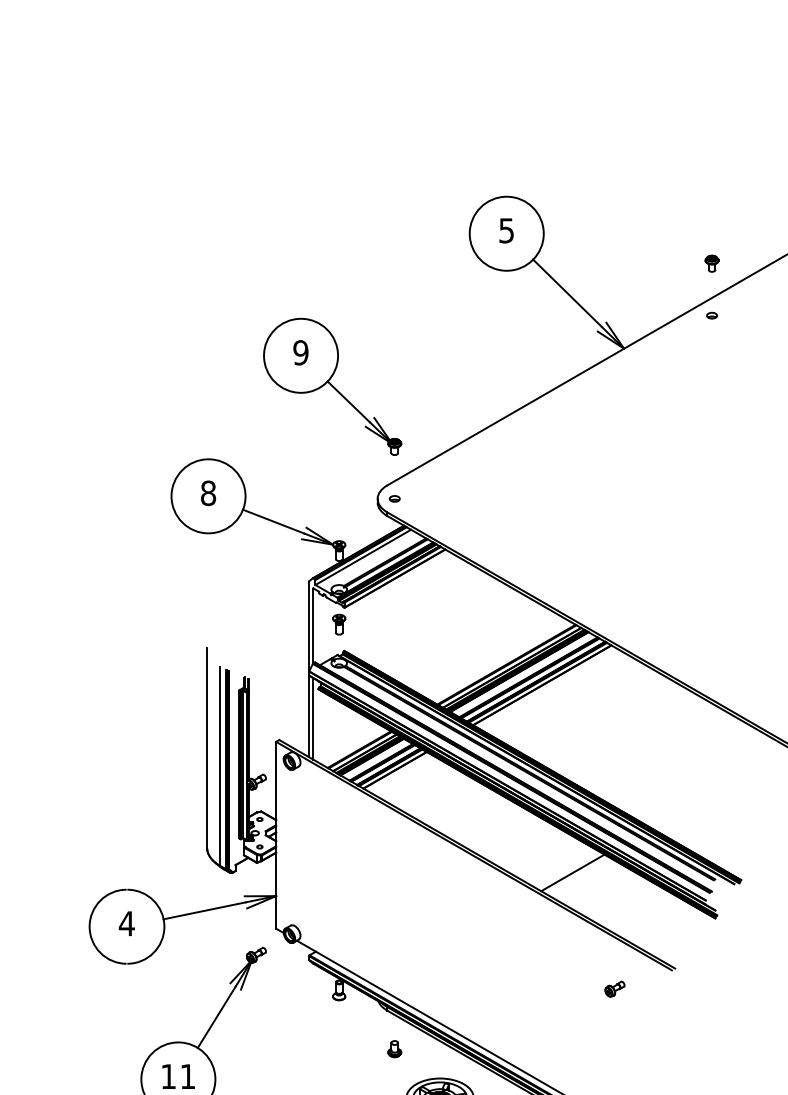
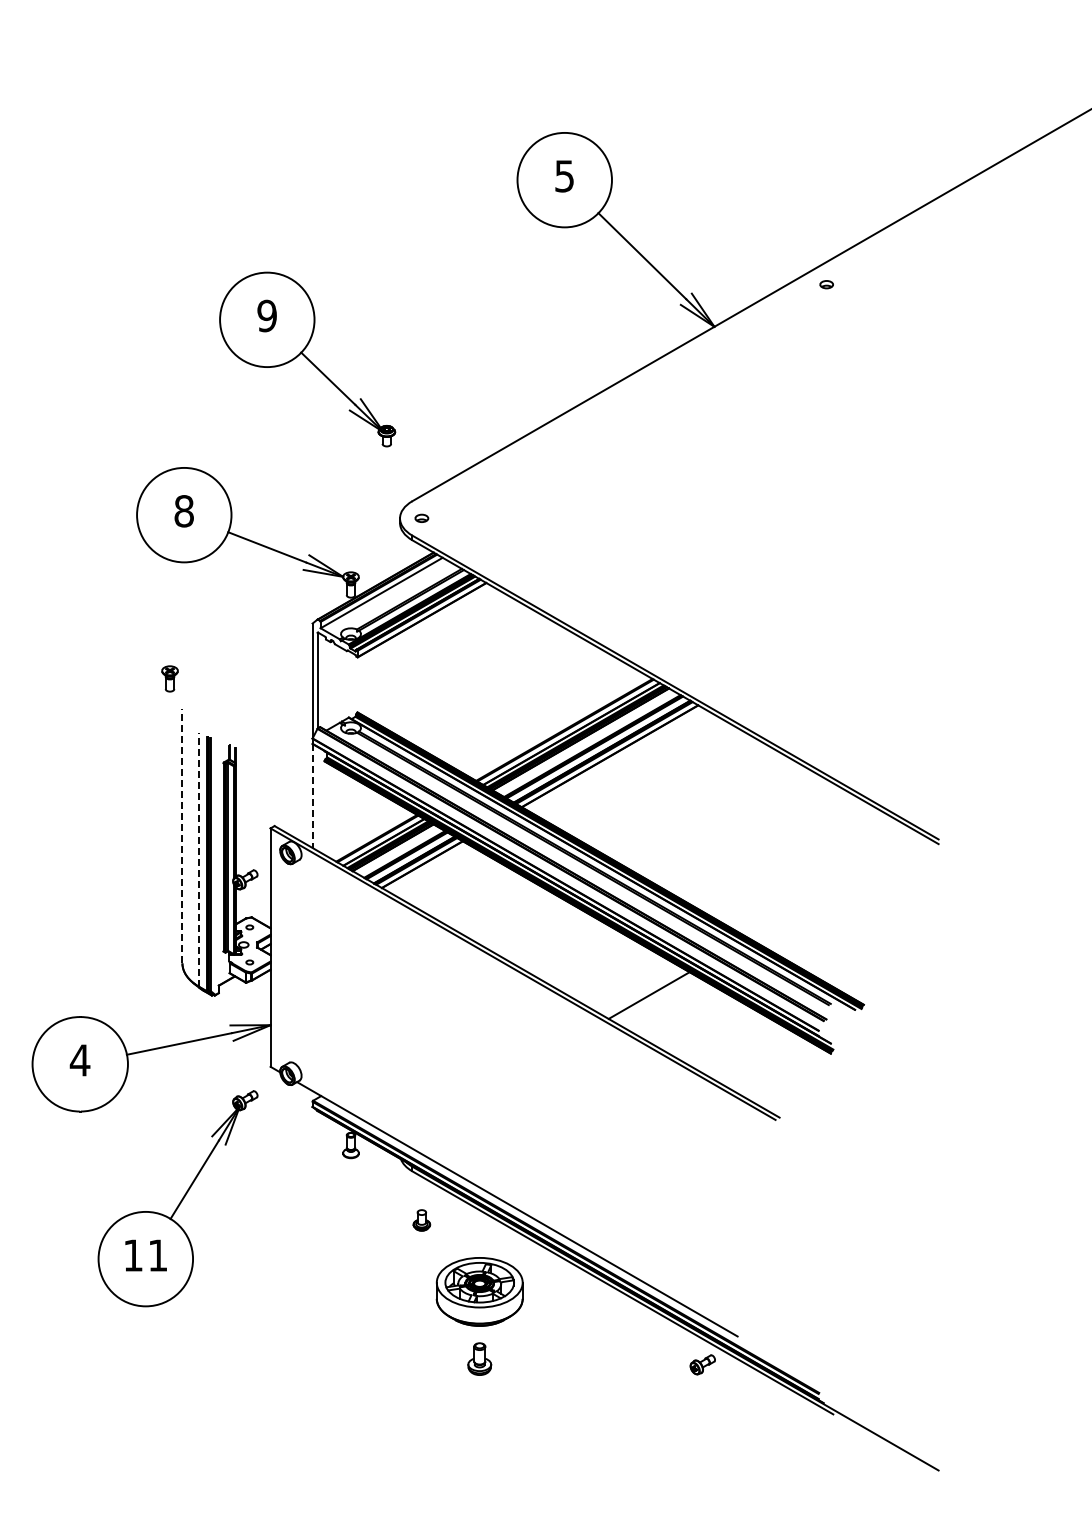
part: (711, 263) -> (826, 218), removed
part: (332, 386) -> (307, 359), moved
part: (338, 624) -> (169, 678), moved
line: (309, 716) -> (312, 796), solid -> dashed
line: (312, 718) -> (317, 798), removed
line: (207, 747) -> (182, 835), solid -> dashed
line: (220, 766) -> (199, 859), solid -> dashed
part: (614, 988) -> (702, 1143), removed

